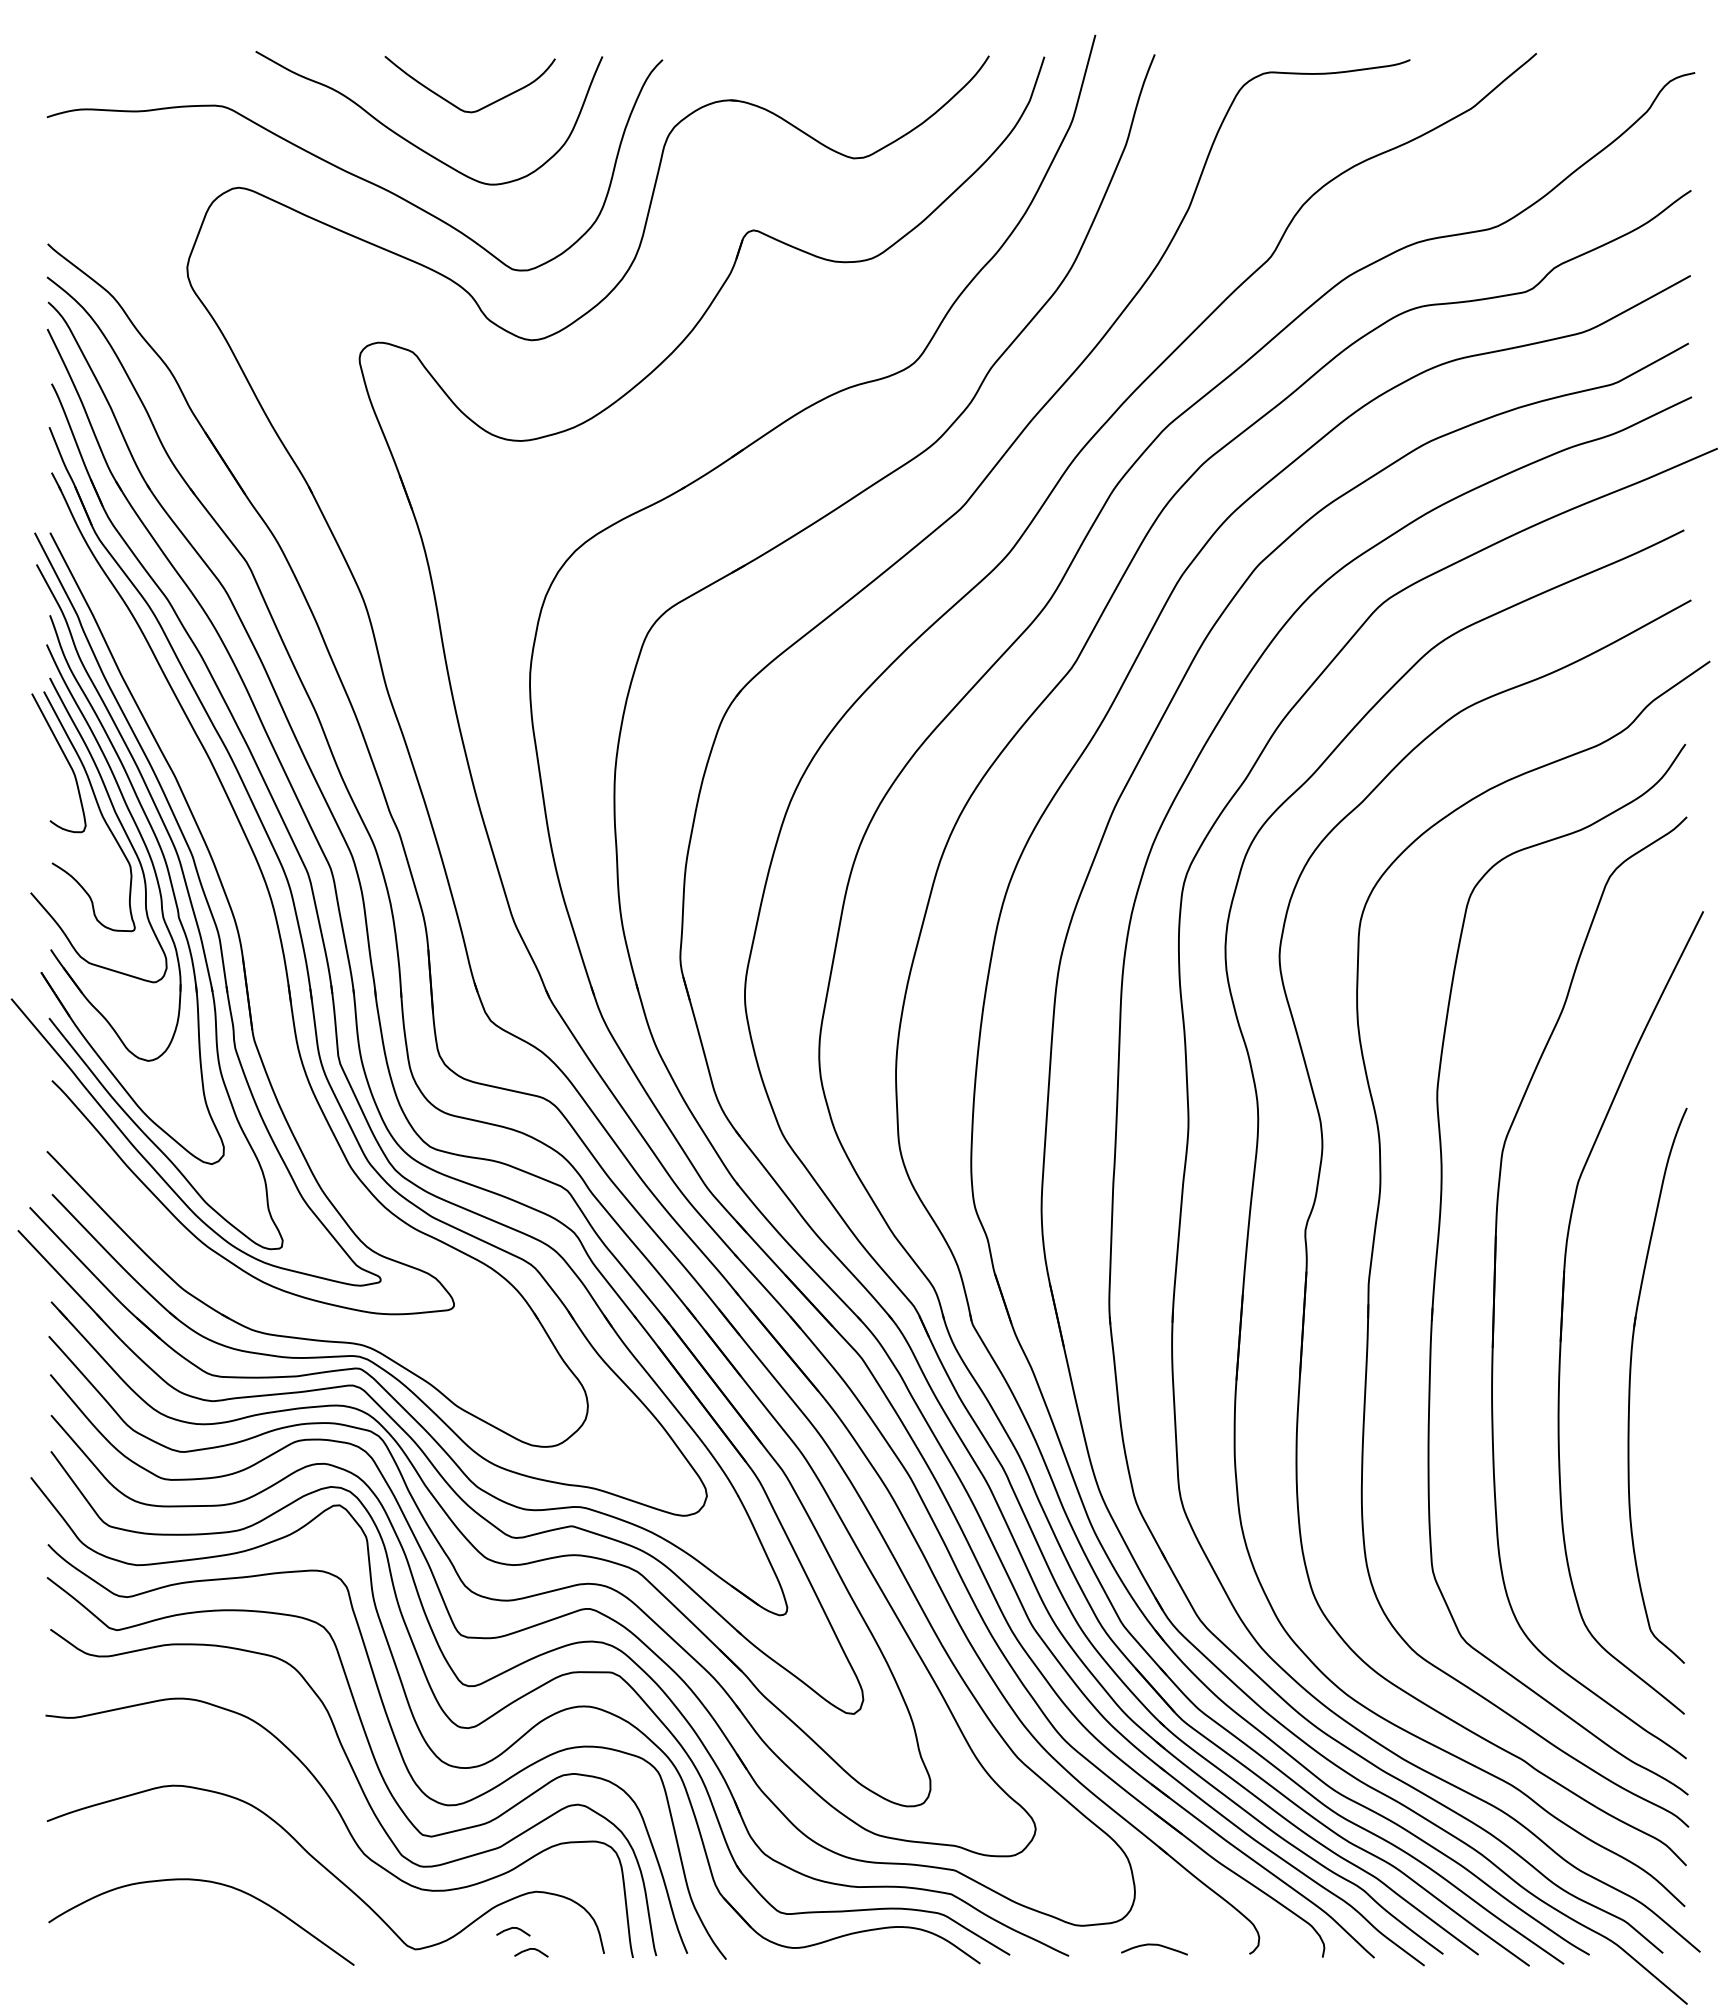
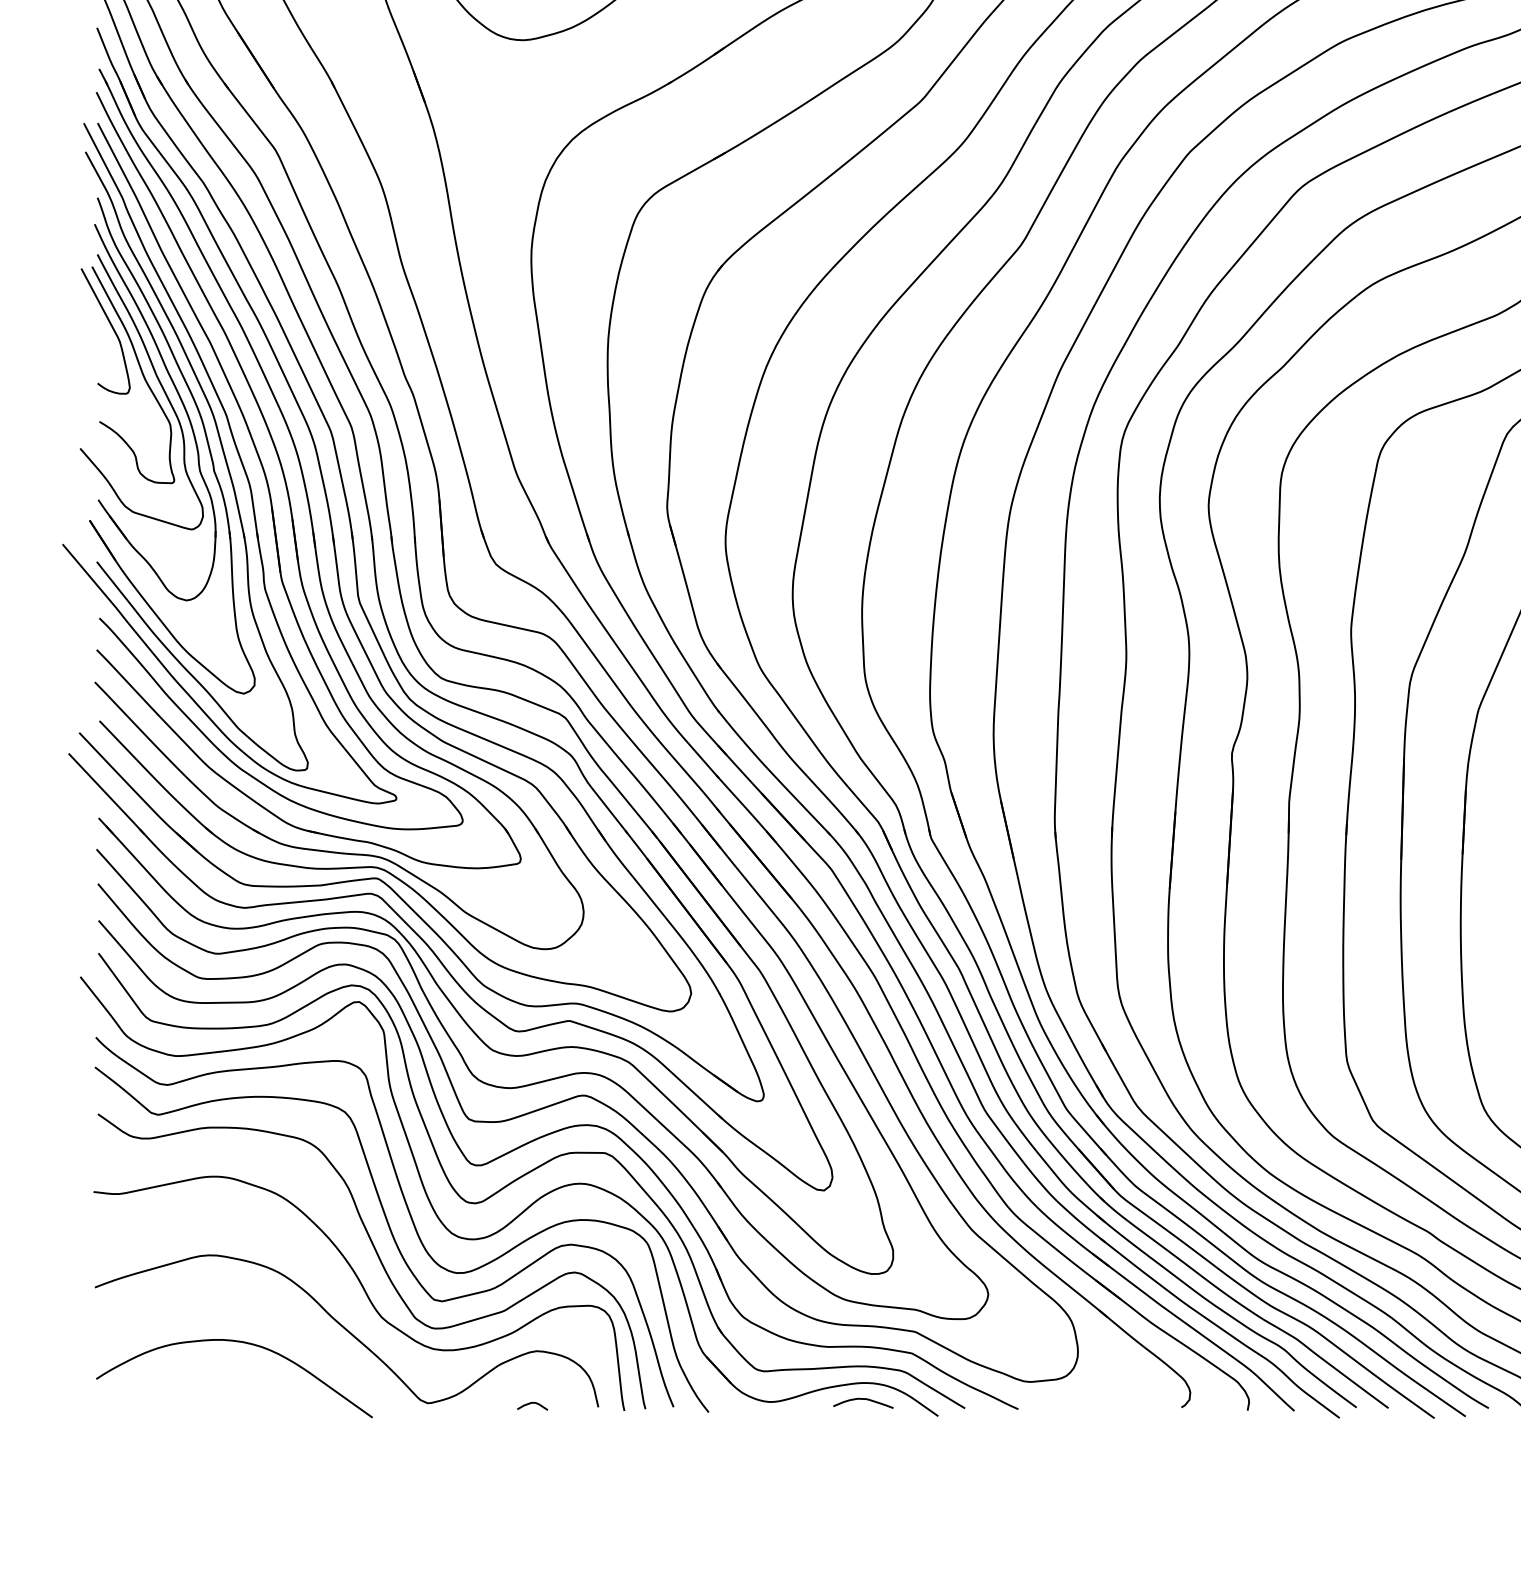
part: (260, 935) -> (287, 487), added
curve: (511, 1929) -> (514, 1385), removed
curve: (1154, 1945) -> (863, 1399), moved

